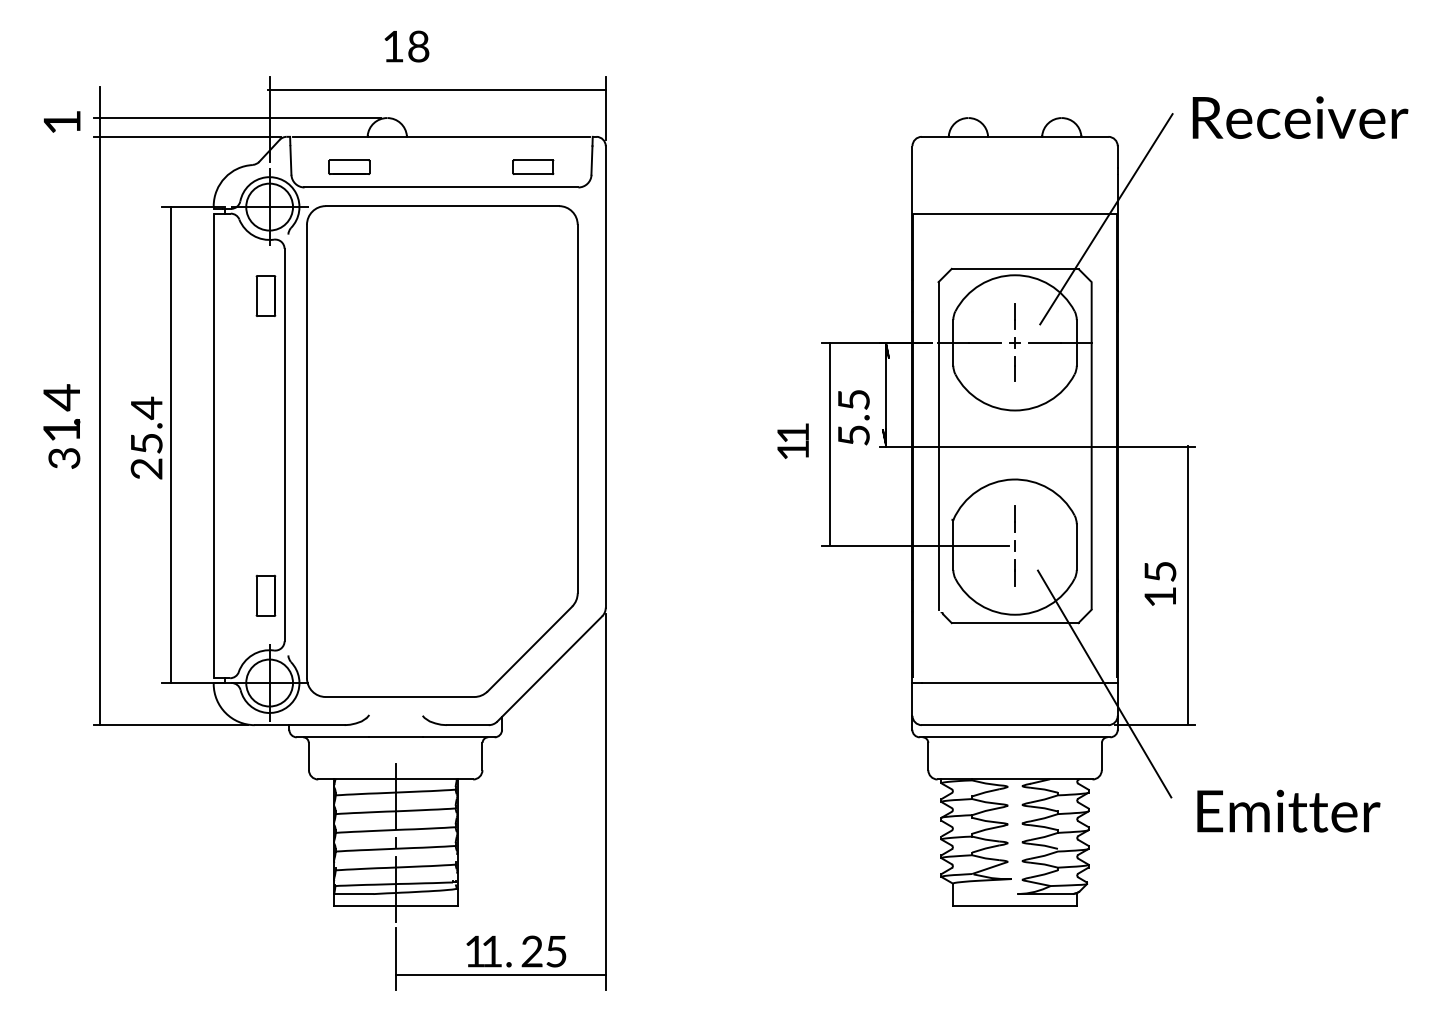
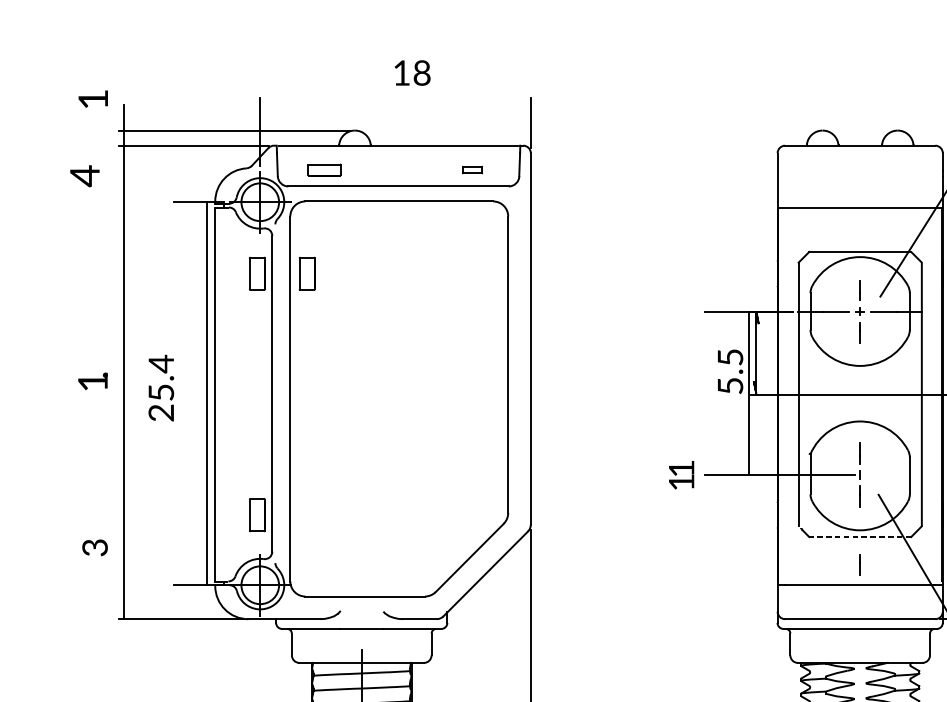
text: (406, 46) -> (412, 72), moved
line: (436, 89) -> (394, 107), removed
text: (62, 121) -> (93, 98), moved
part: (533, 166) -> (472, 169), size x0.6
part: (327, 295) -> (306, 273), added
text: (61, 397) -> (84, 176), moved
text: (792, 440) -> (681, 474), moved
line: (830, 443) -> (748, 392), moved
line: (171, 444) -> (207, 393), moved
text: (64, 458) -> (95, 547), moved
line: (1014, 623) -> (859, 537), solid -> dashed
line: (1014, 657) -> (859, 564), added

